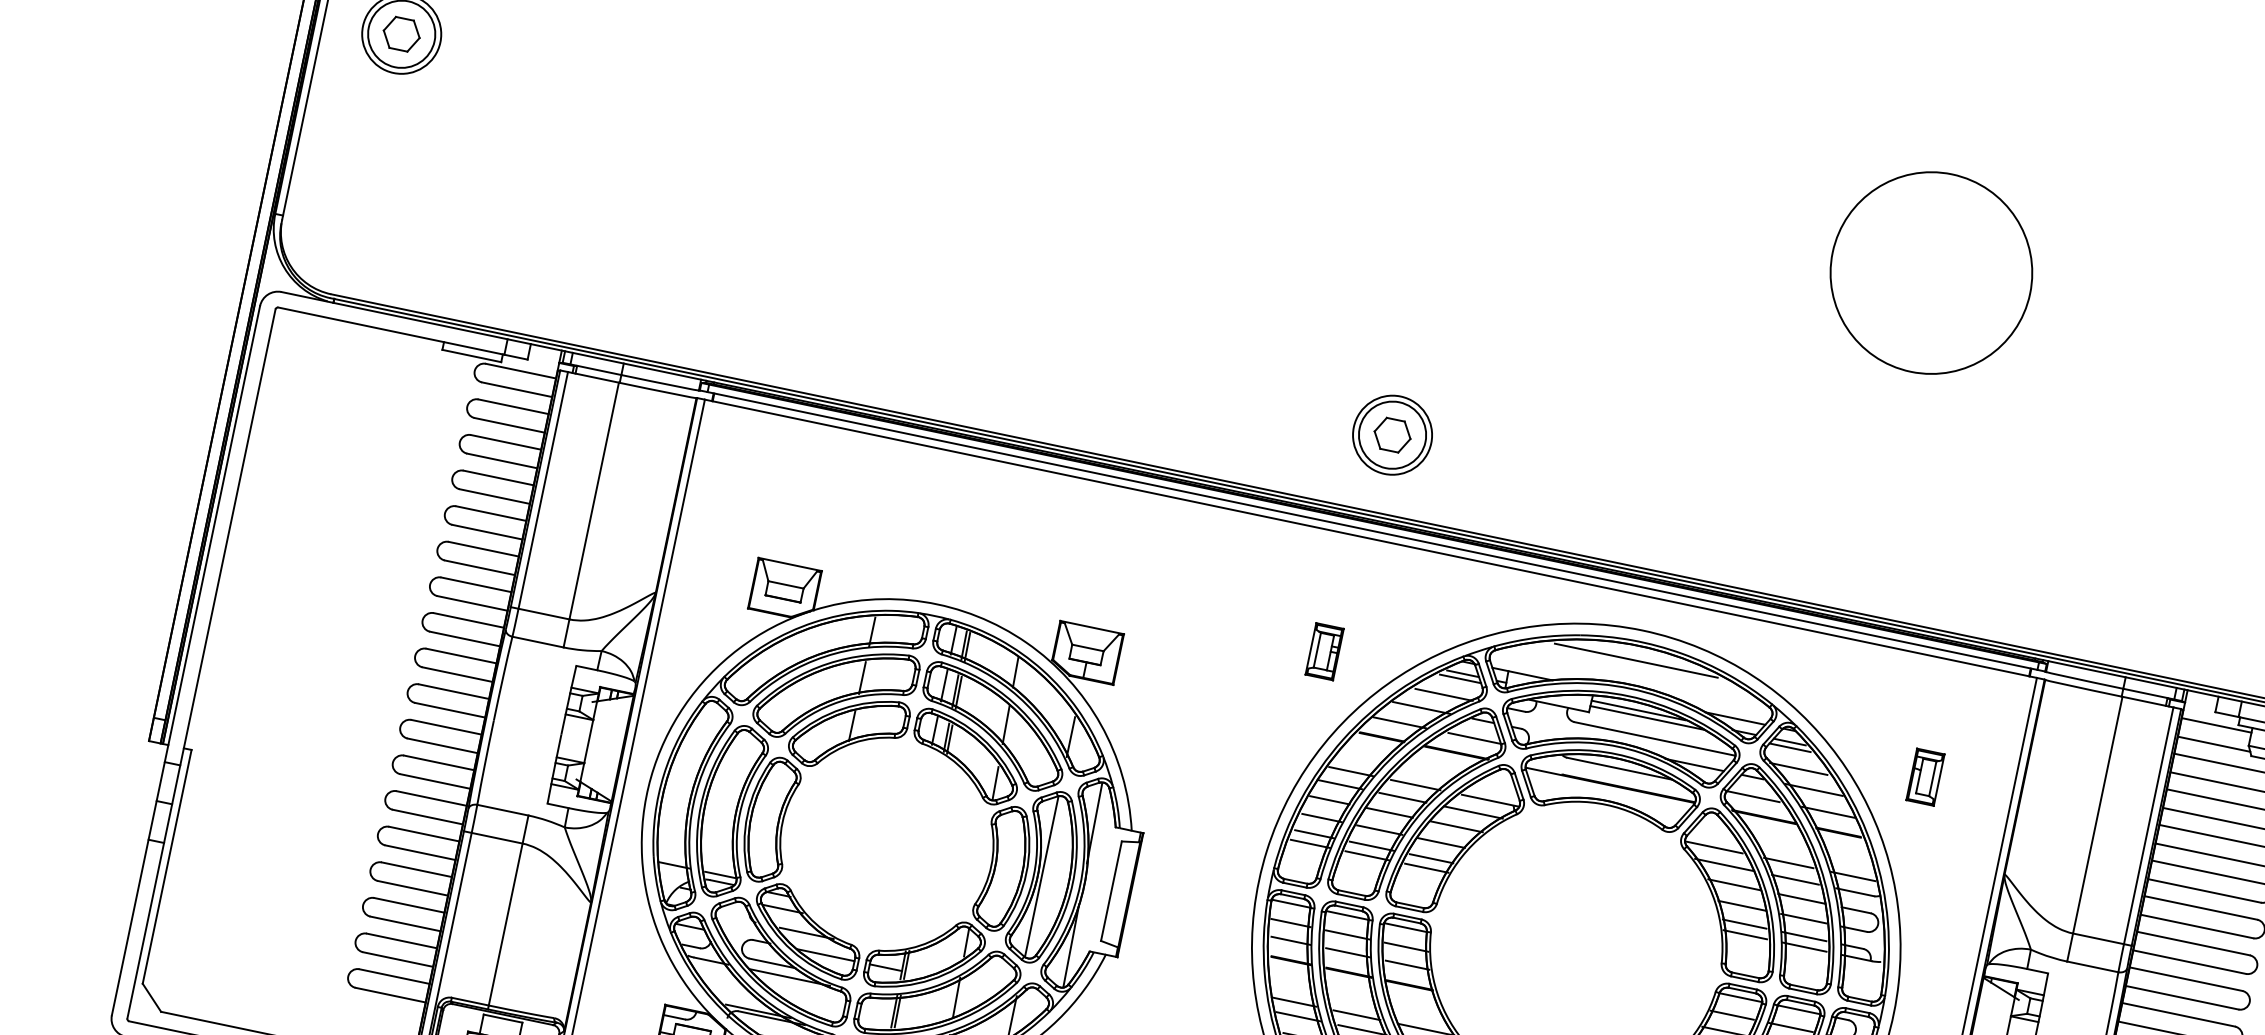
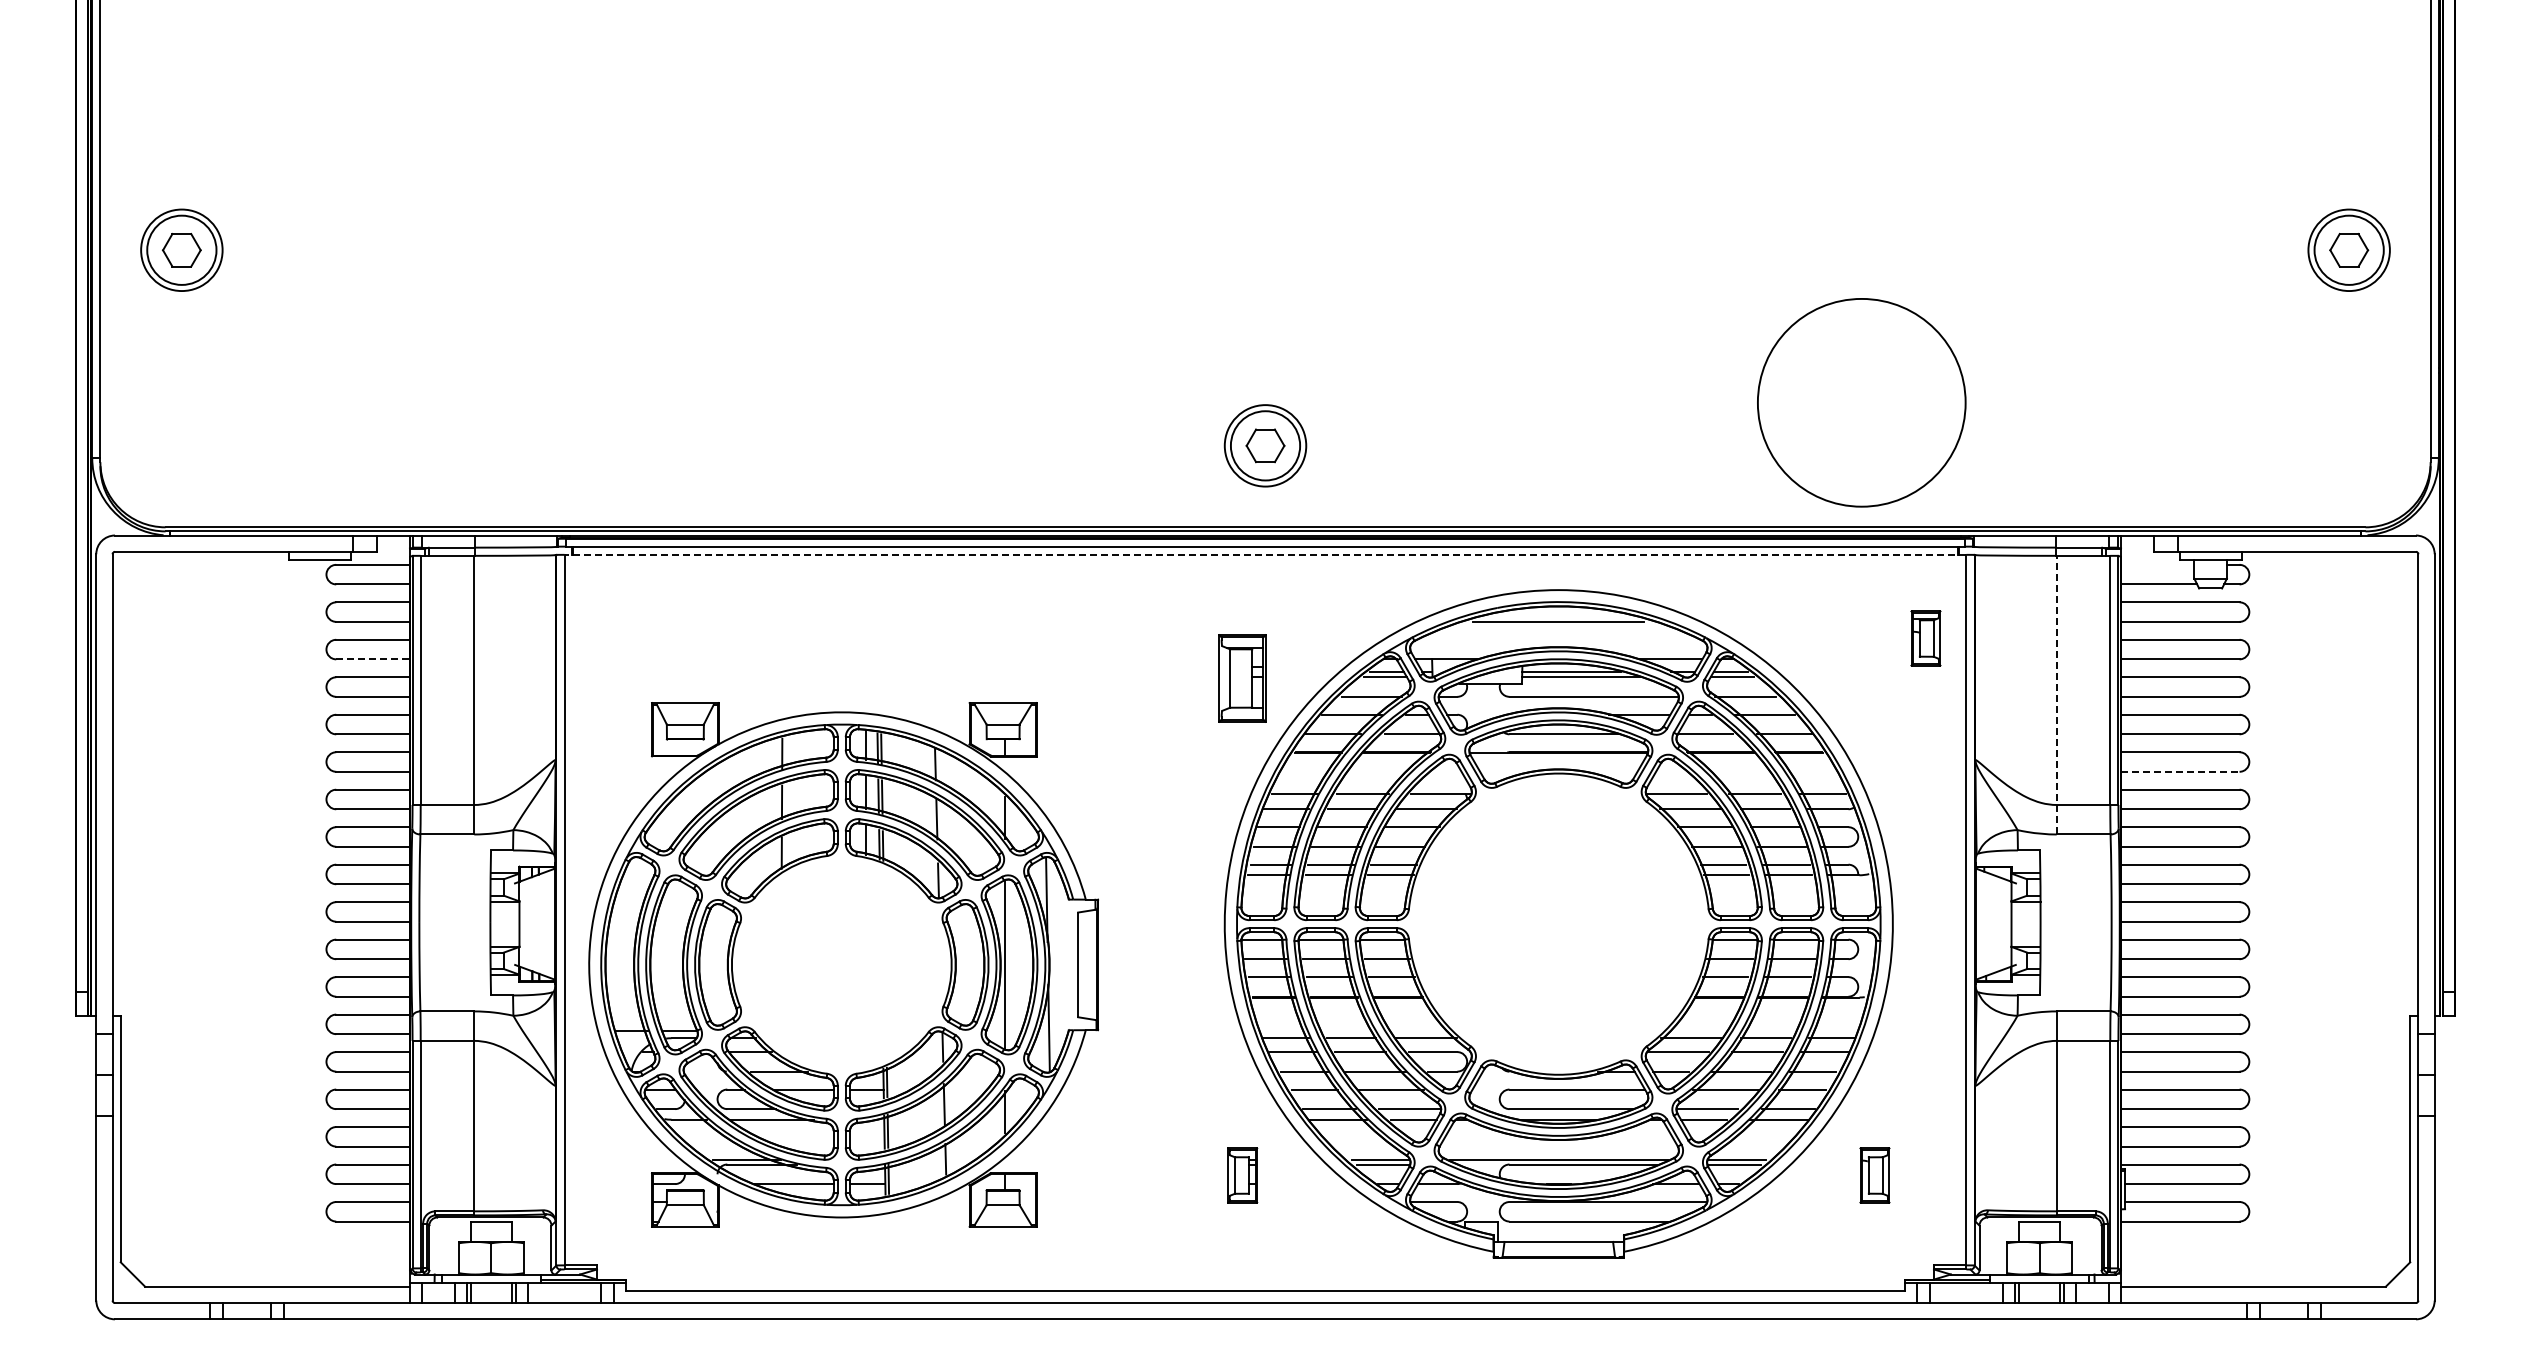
circle: (1931, 272) -> (1861, 402), moved
line: (502, 461) -> (373, 659), solid -> dashed
line: (1370, 538) -> (1265, 554), solid -> dashed
part: (1324, 651) -> (1242, 678), size x1.6
line: (2216, 725) -> (2157, 564), removed
part: (1925, 777) -> (1925, 638), moved
line: (2094, 828) -> (2056, 694), solid -> dashed
line: (2197, 926) -> (2180, 771), solid -> dashed

